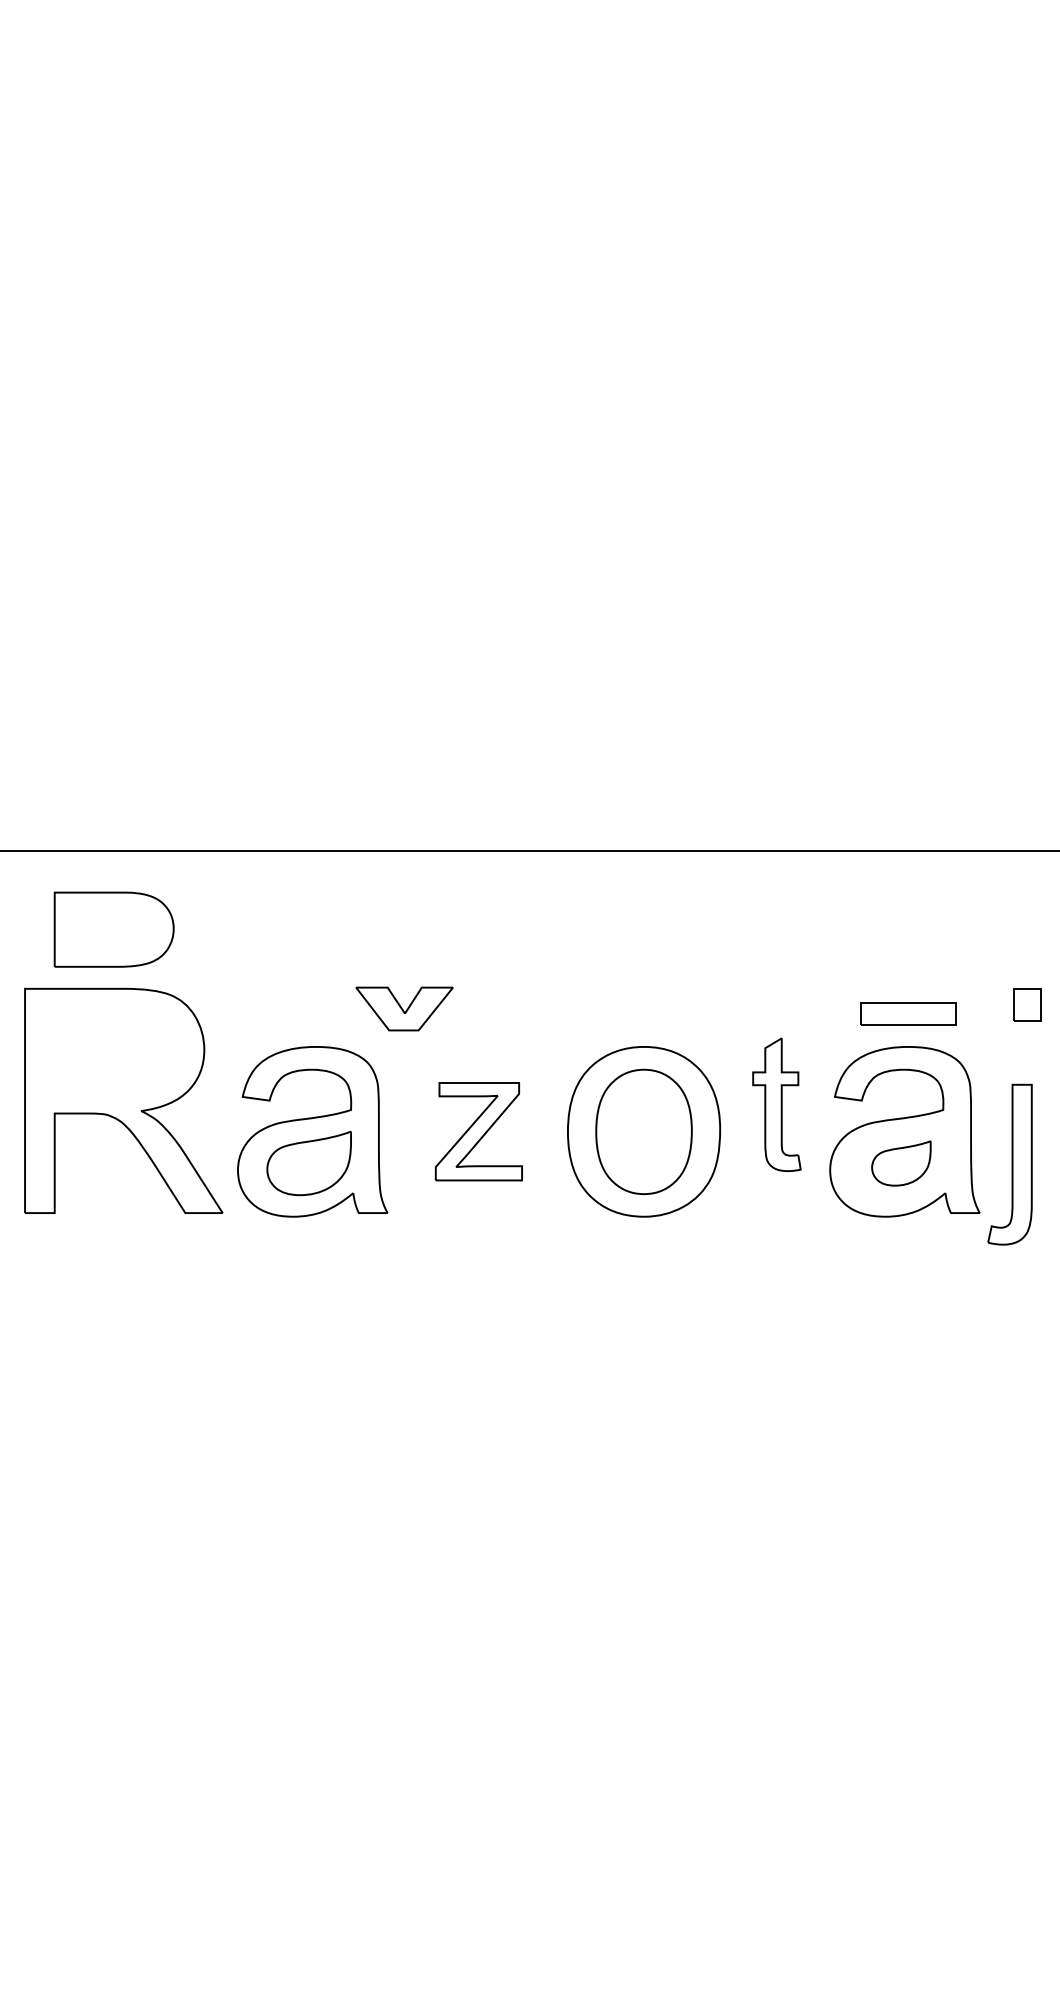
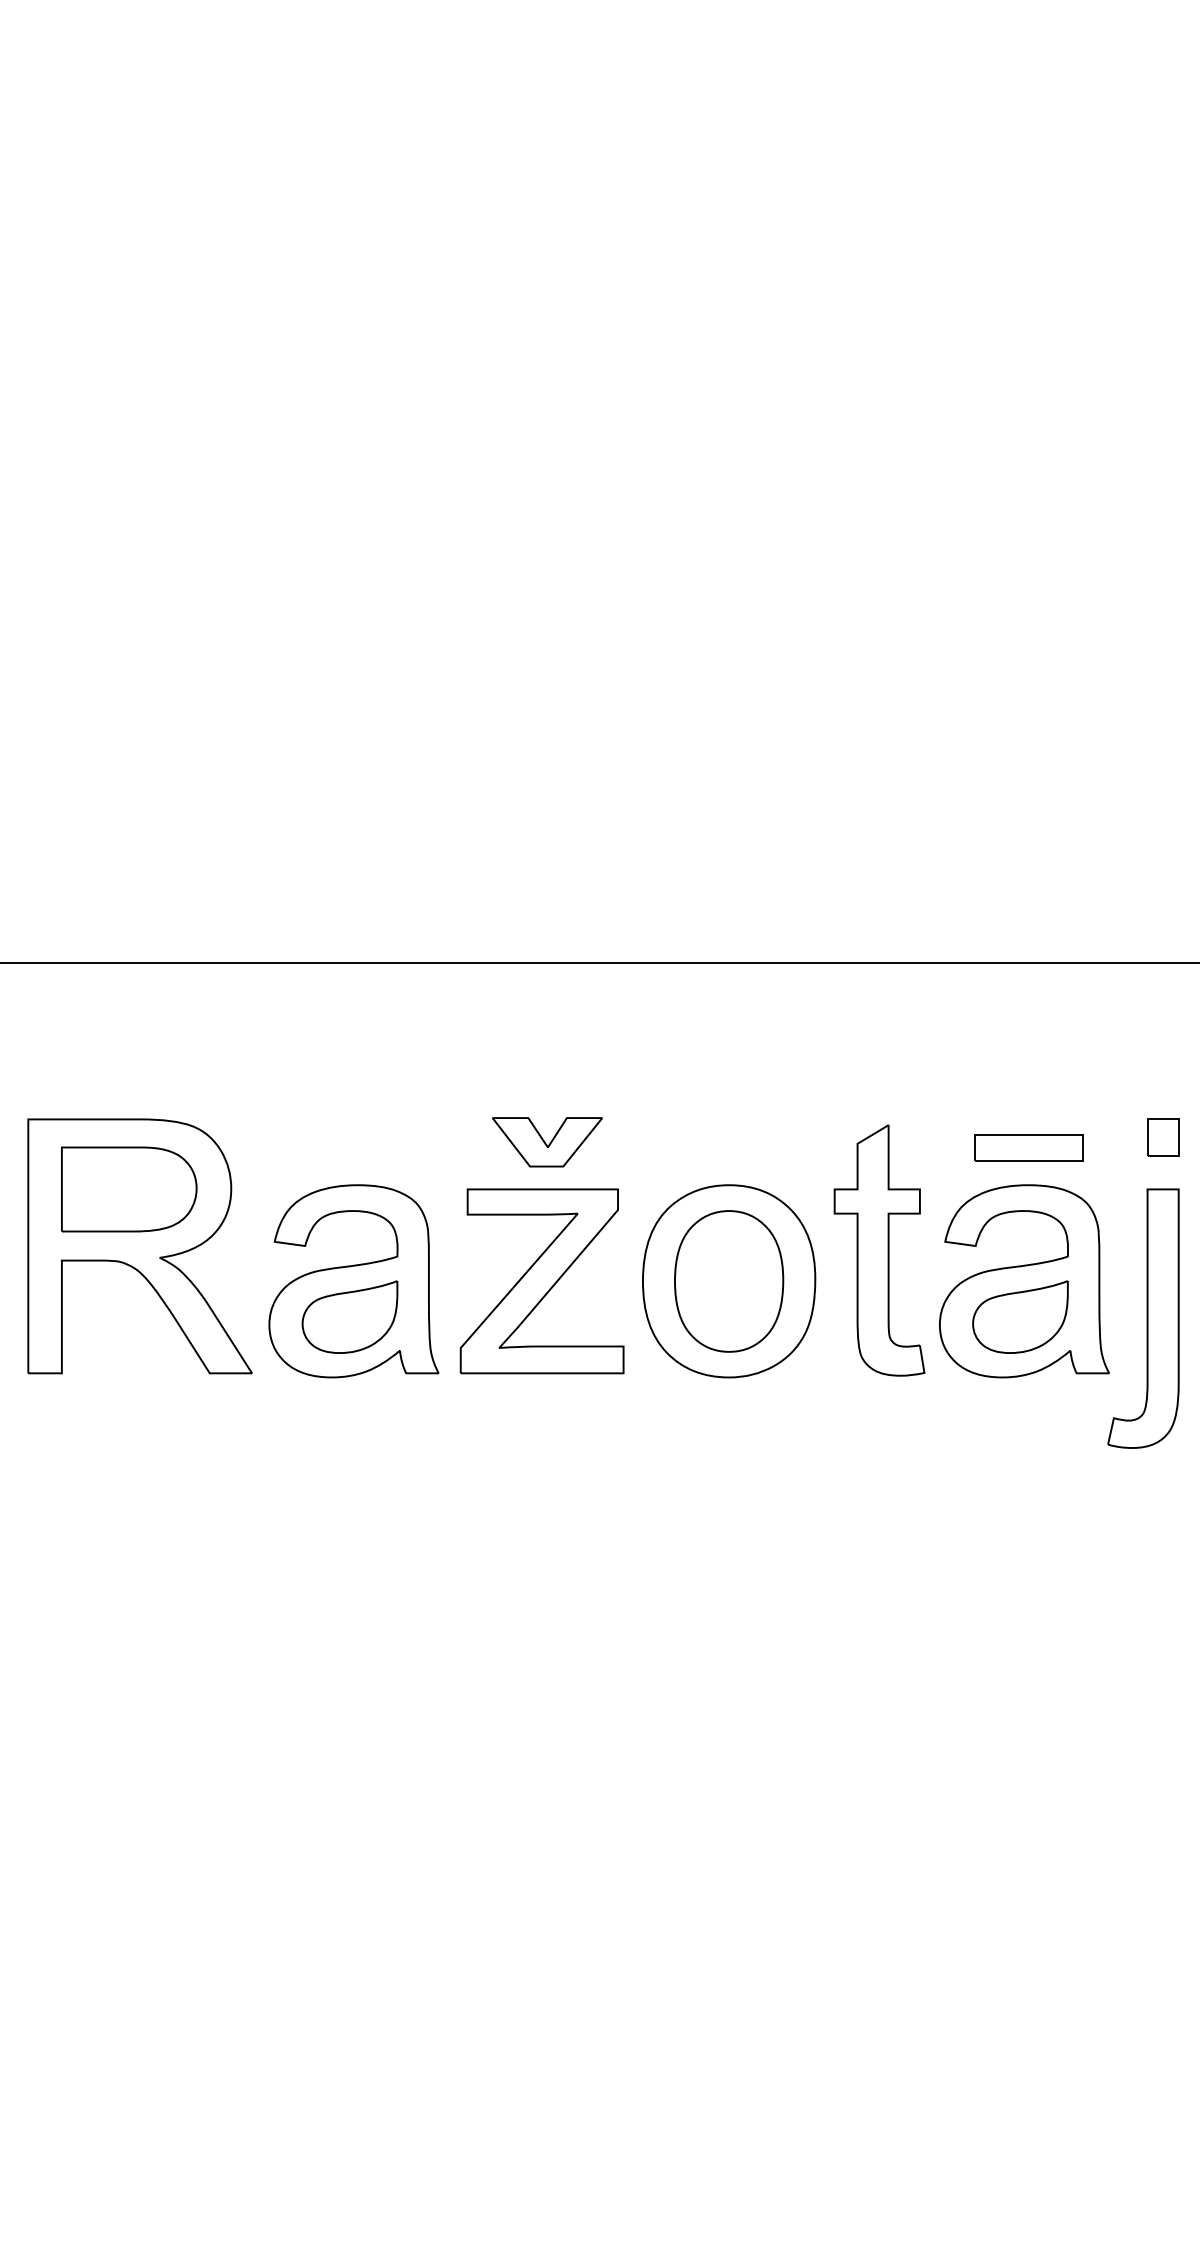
part: (113, 929) -> (128, 1189), moved
part: (404, 1008) -> (547, 1141), moved
part: (776, 1104) -> (879, 1250), size x1.67
part: (478, 1131) -> (541, 1280), size x1.67
part: (901, 1163) -> (1020, 1317), size x1.43
part: (1009, 1164) -> (1142, 1318), size x1.43

